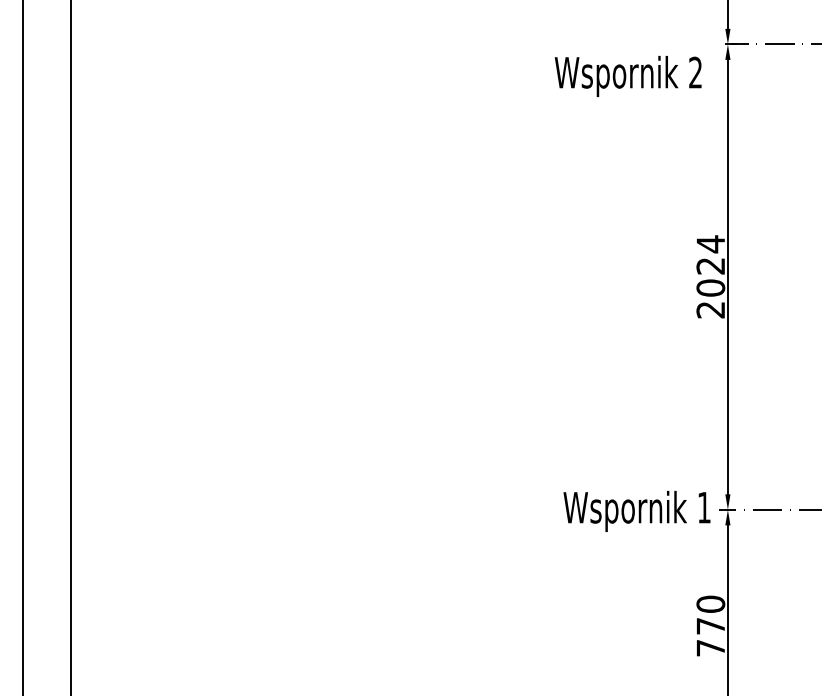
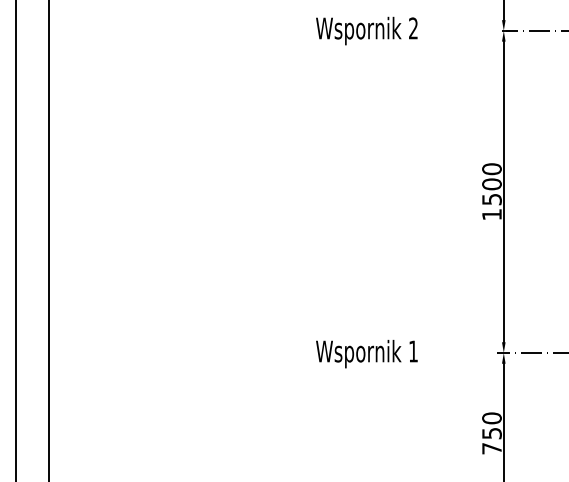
text: (627, 75) -> (366, 30), moved
text: (710, 276) -> (491, 191), 2024 -> 1500
text: (636, 512) -> (366, 354), moved
text: (710, 626) -> (491, 433), 770 -> 750

